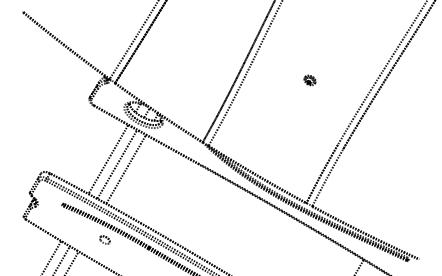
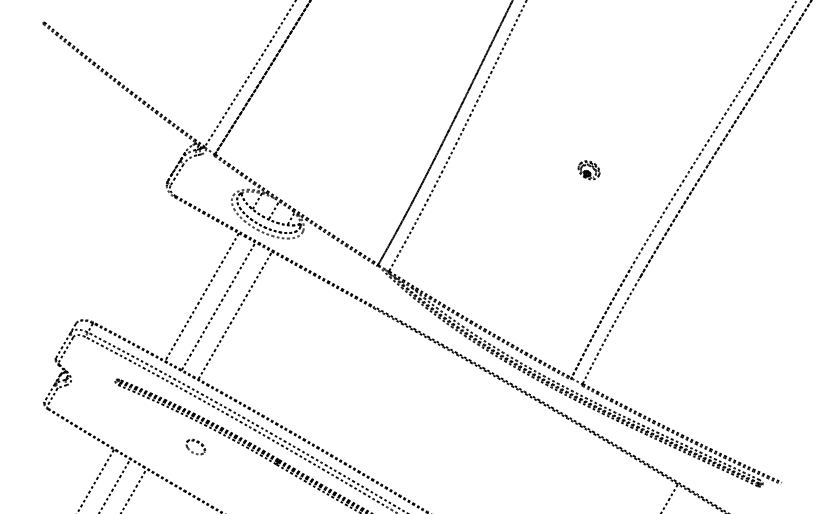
part: (309, 80) -> (588, 170), moved

